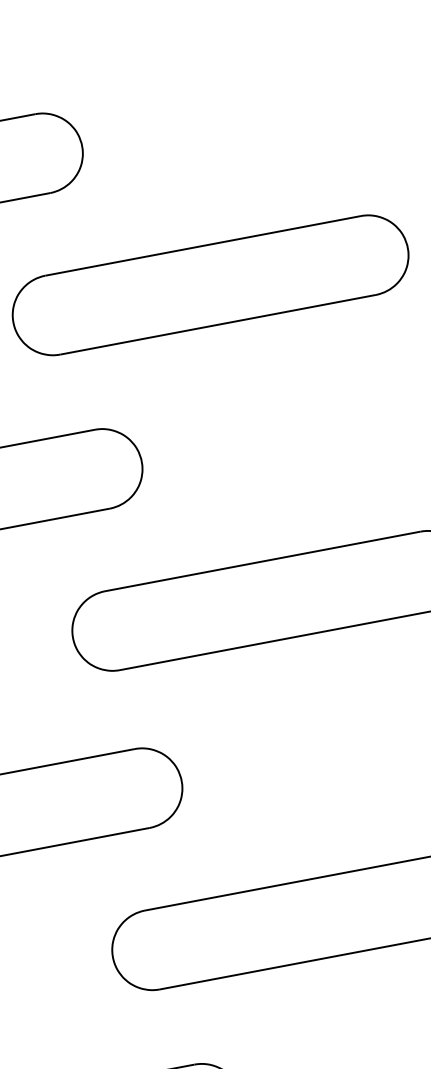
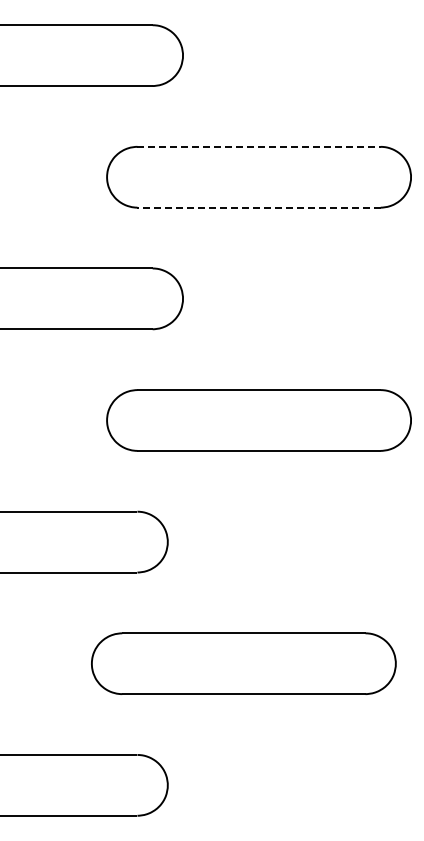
line: (203, 245) -> (259, 146), solid -> dashed
line: (218, 324) -> (259, 207), solid -> dashed

